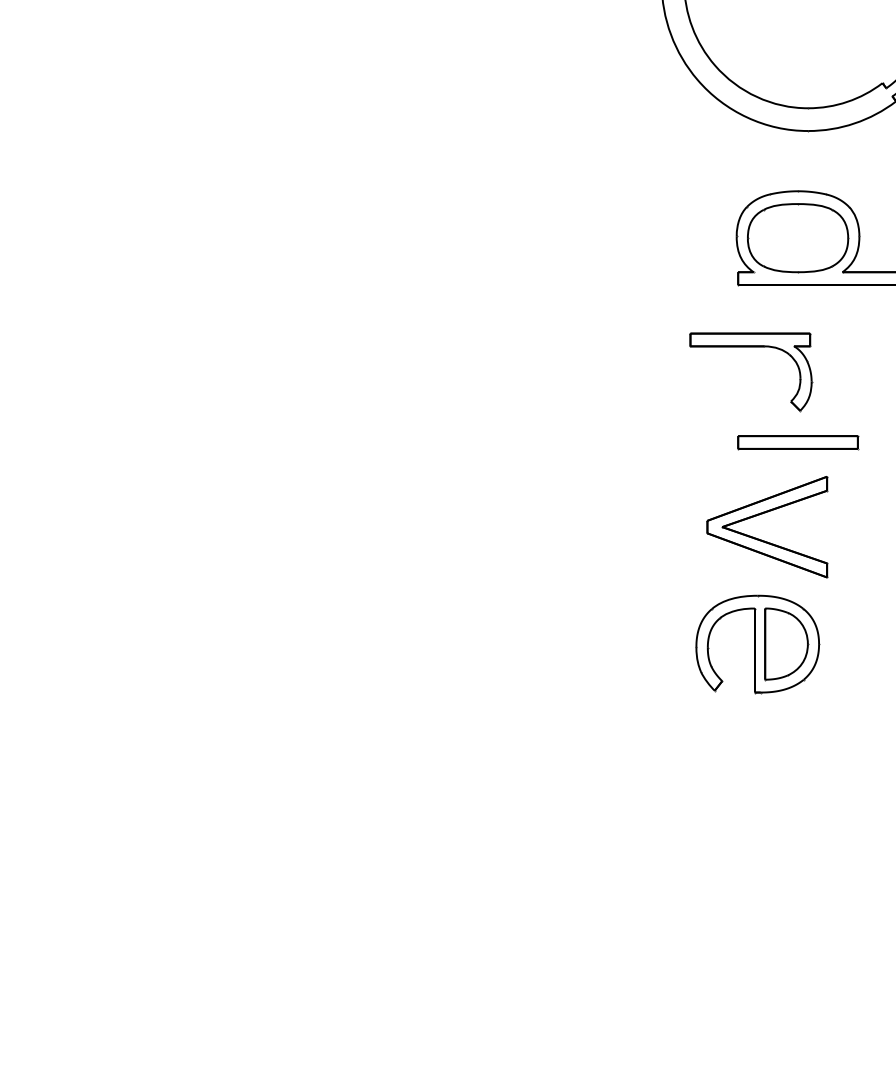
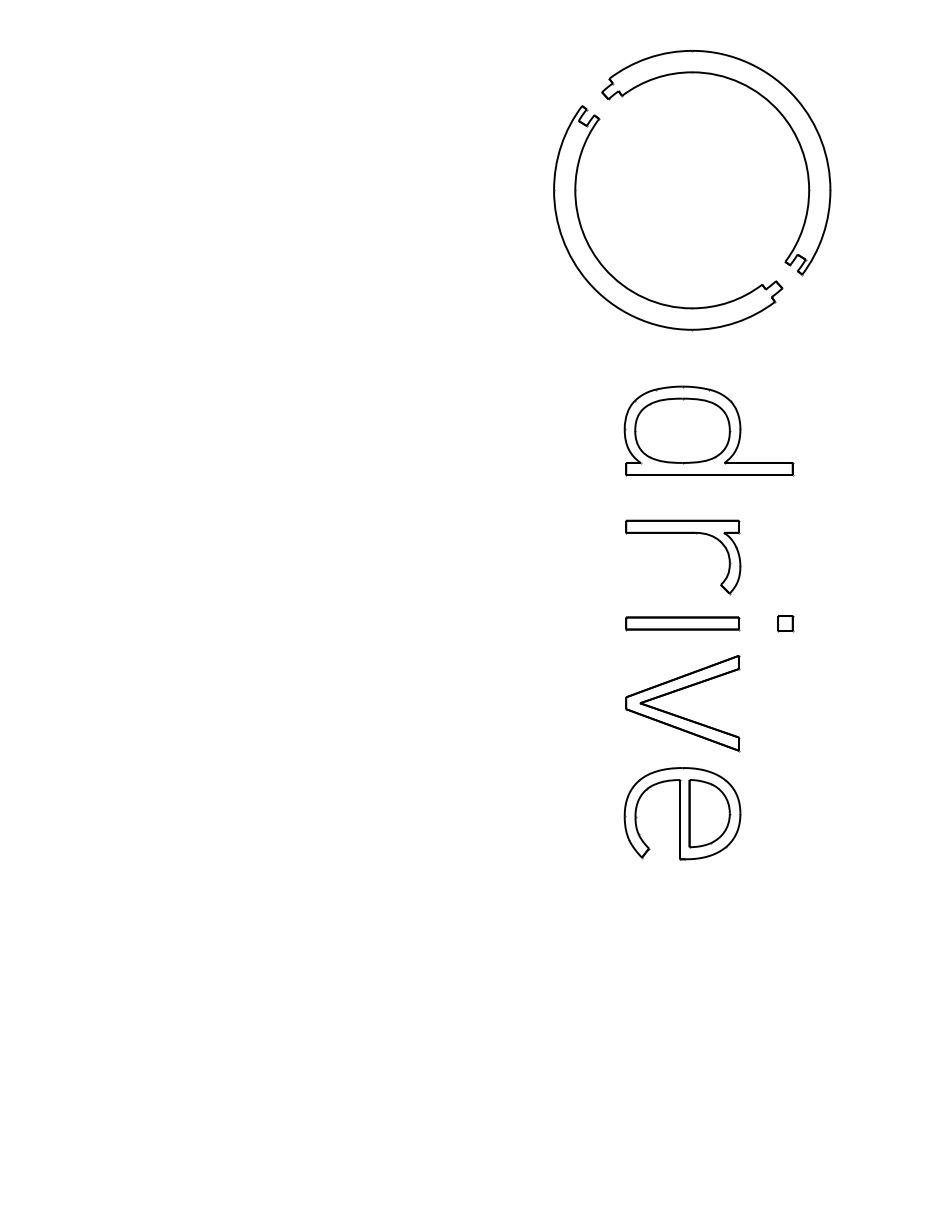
part: (751, 347) -> (683, 533), moved
part: (764, 540) -> (679, 715), moved
part: (757, 643) -> (682, 813), moved

